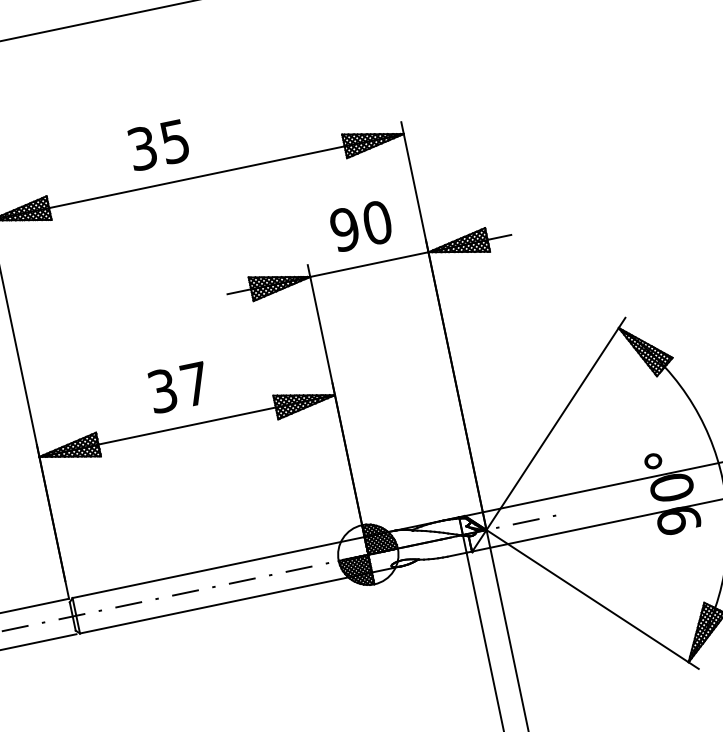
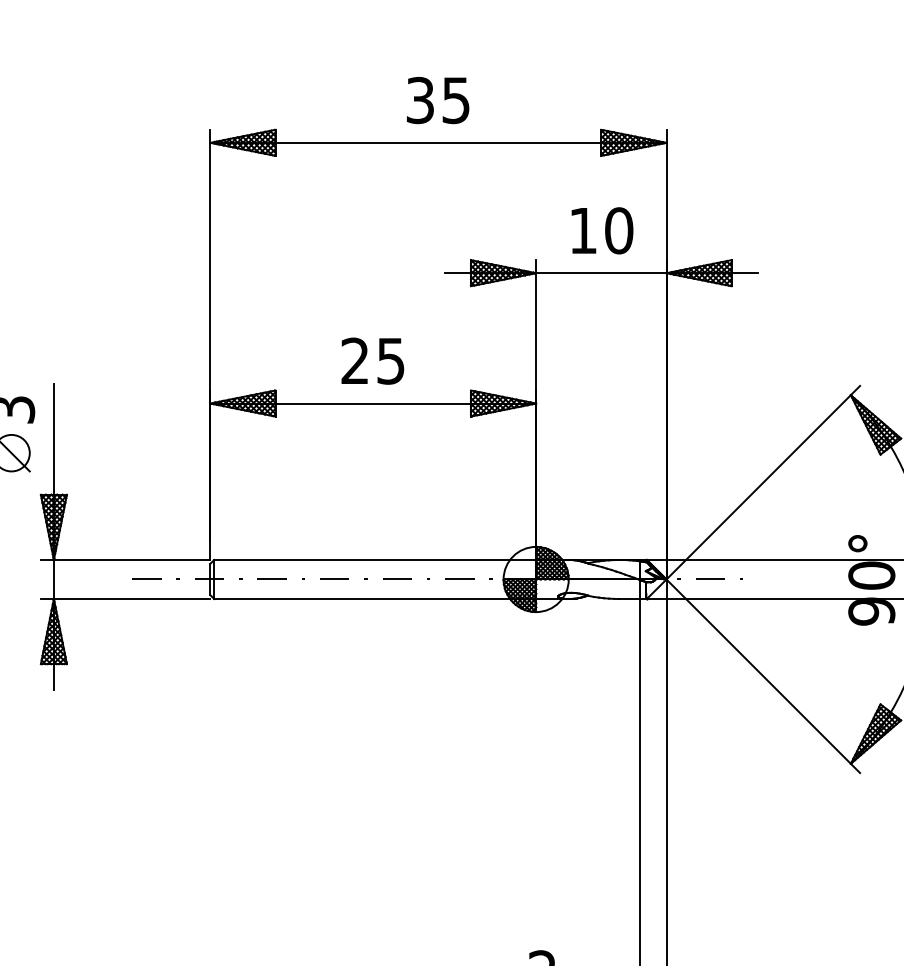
text: (159, 145) -> (438, 100), moved
text: (345, 229) -> (583, 230), 90 -> 10
text: (178, 387) -> (372, 360), 37 -> 25

